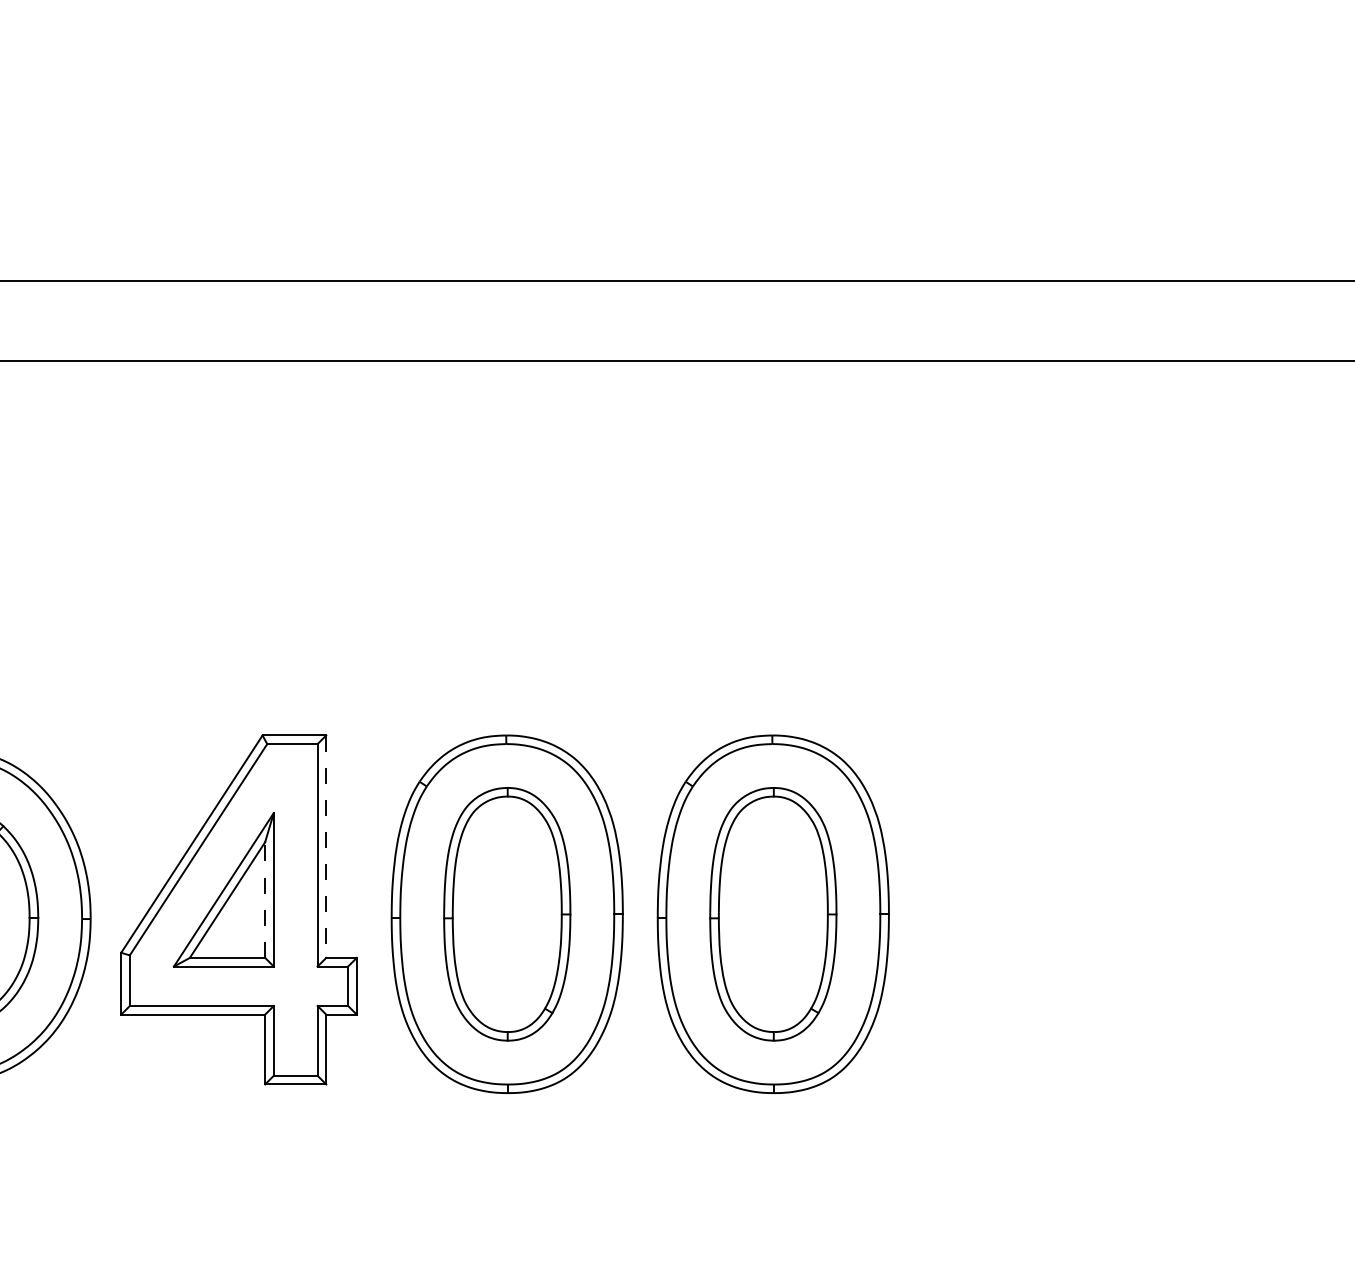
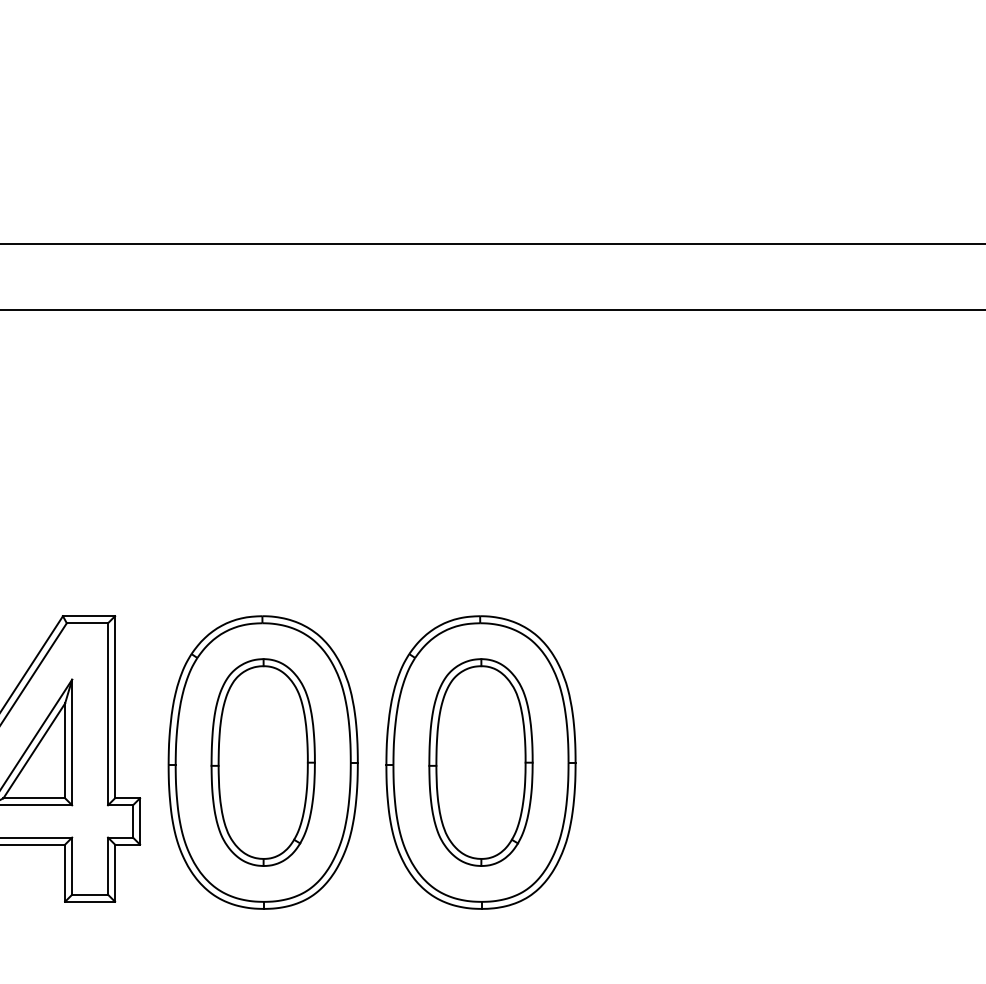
line: (326, 847) -> (115, 707), dashed -> solid
line: (265, 900) -> (65, 751), dashed -> solid

